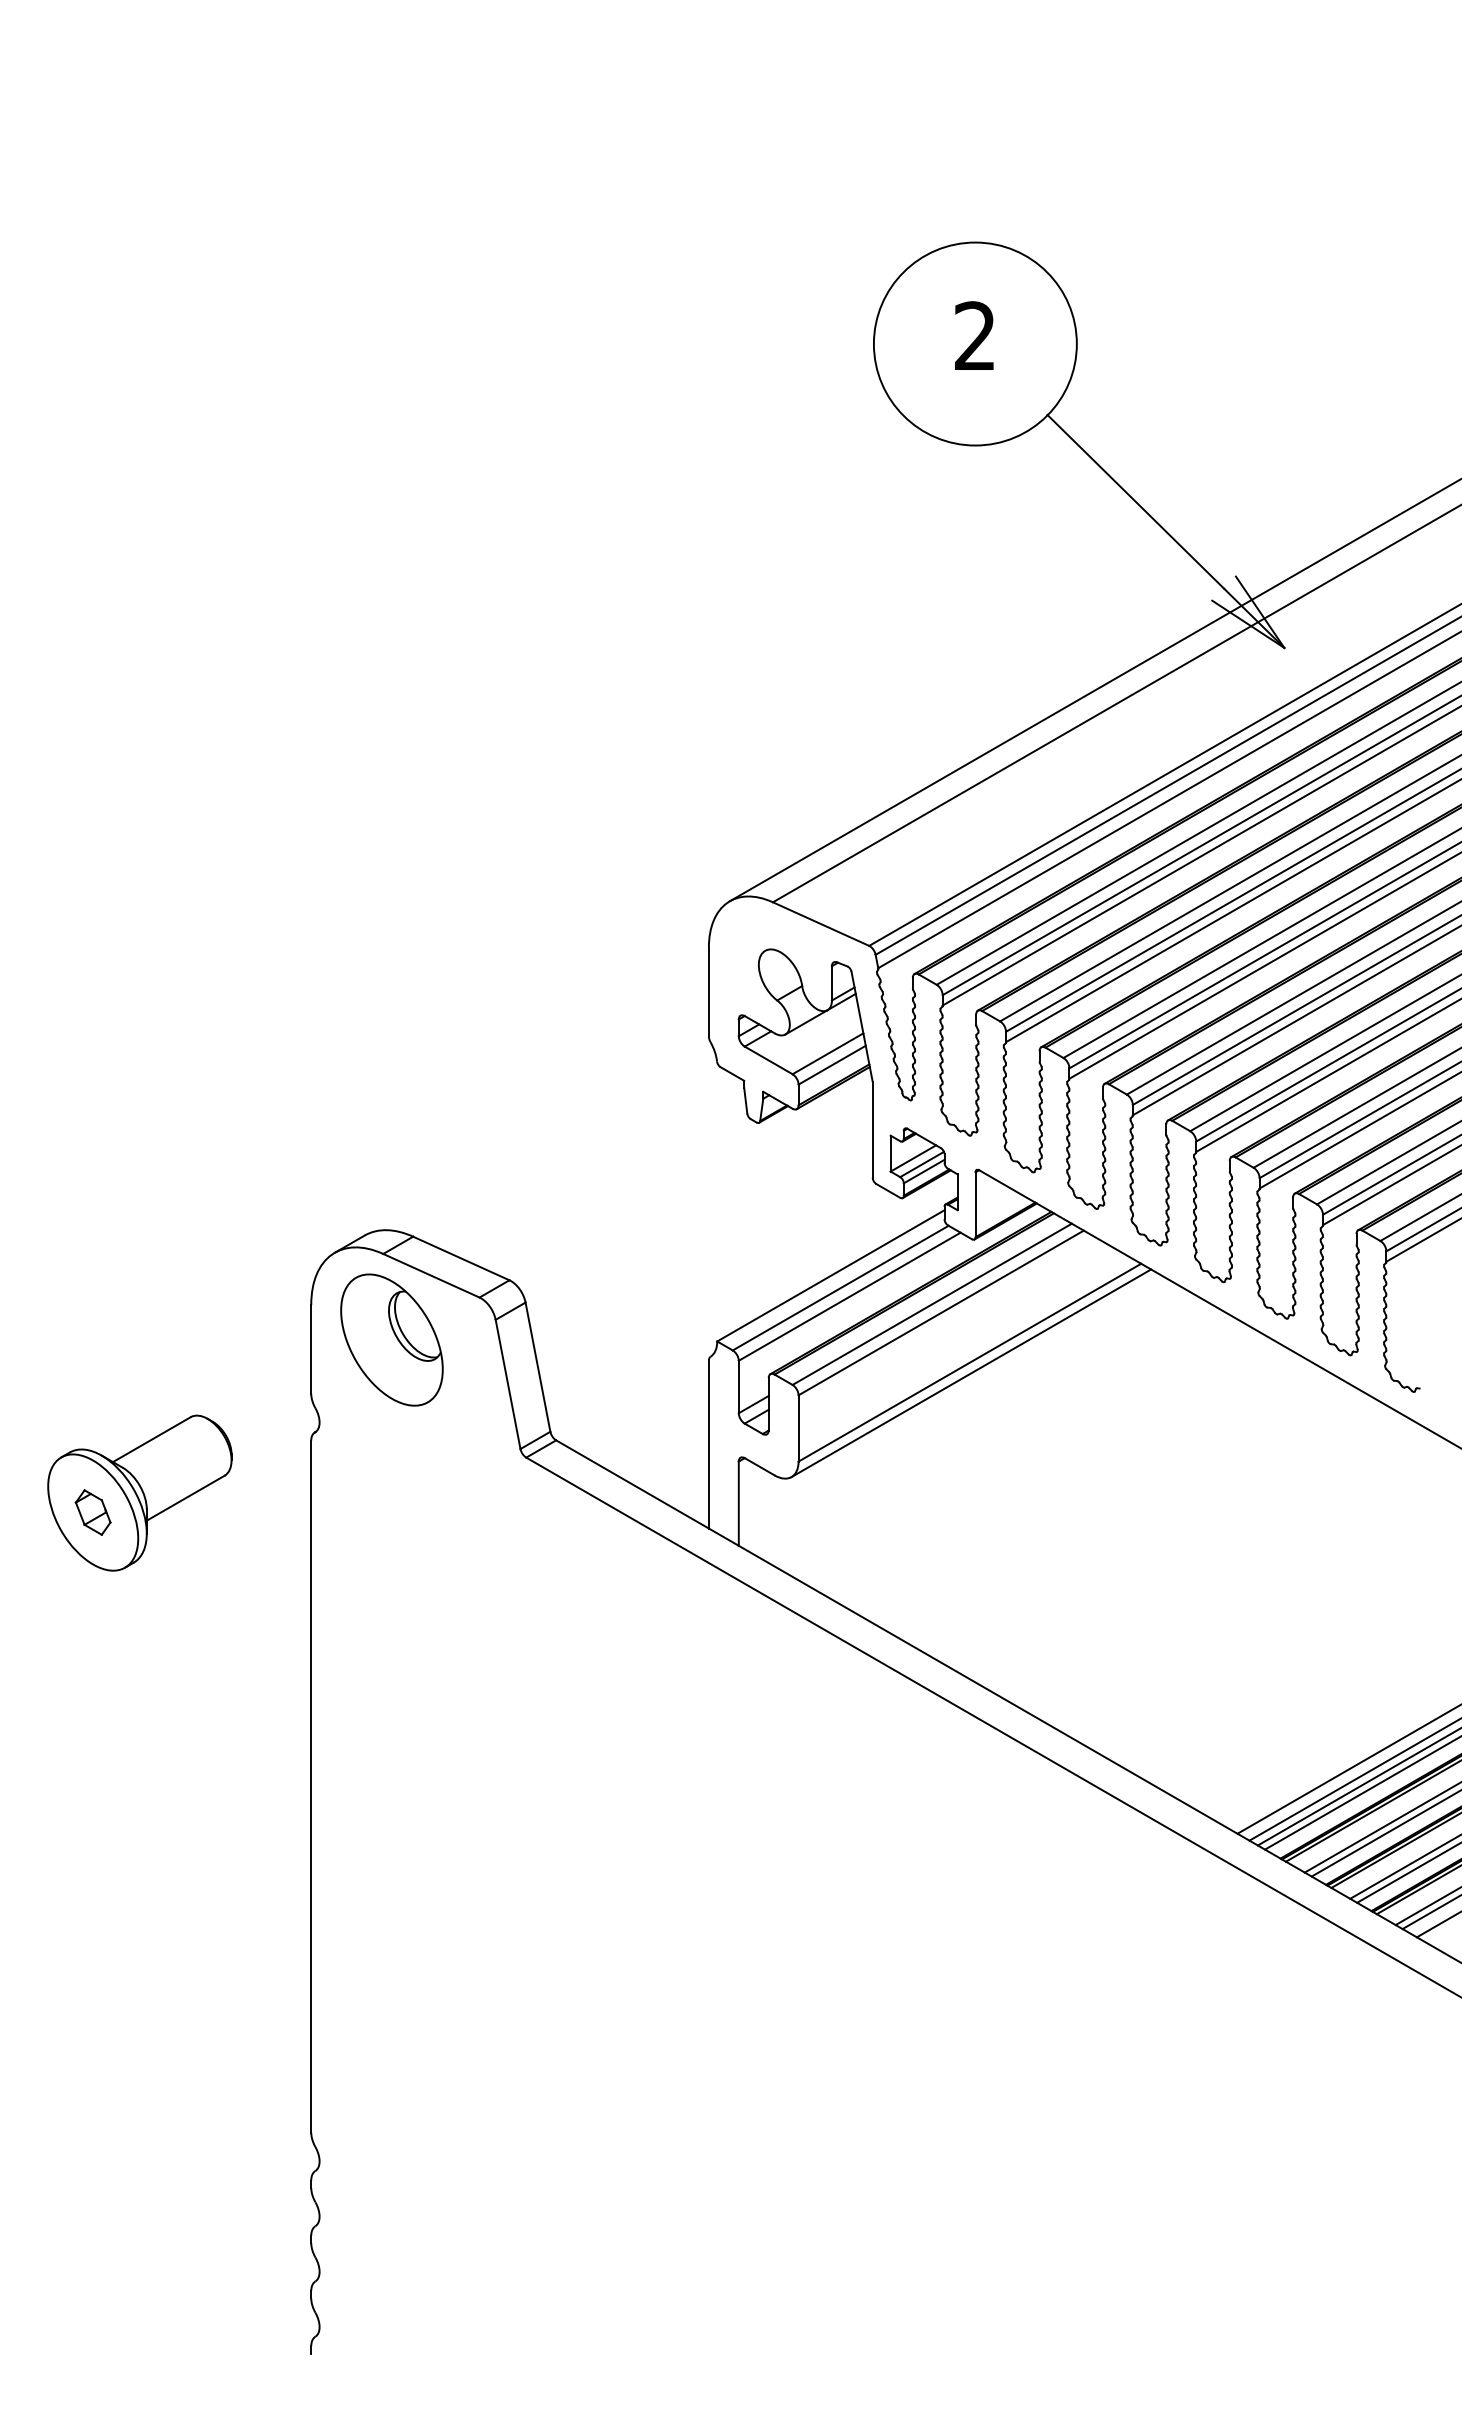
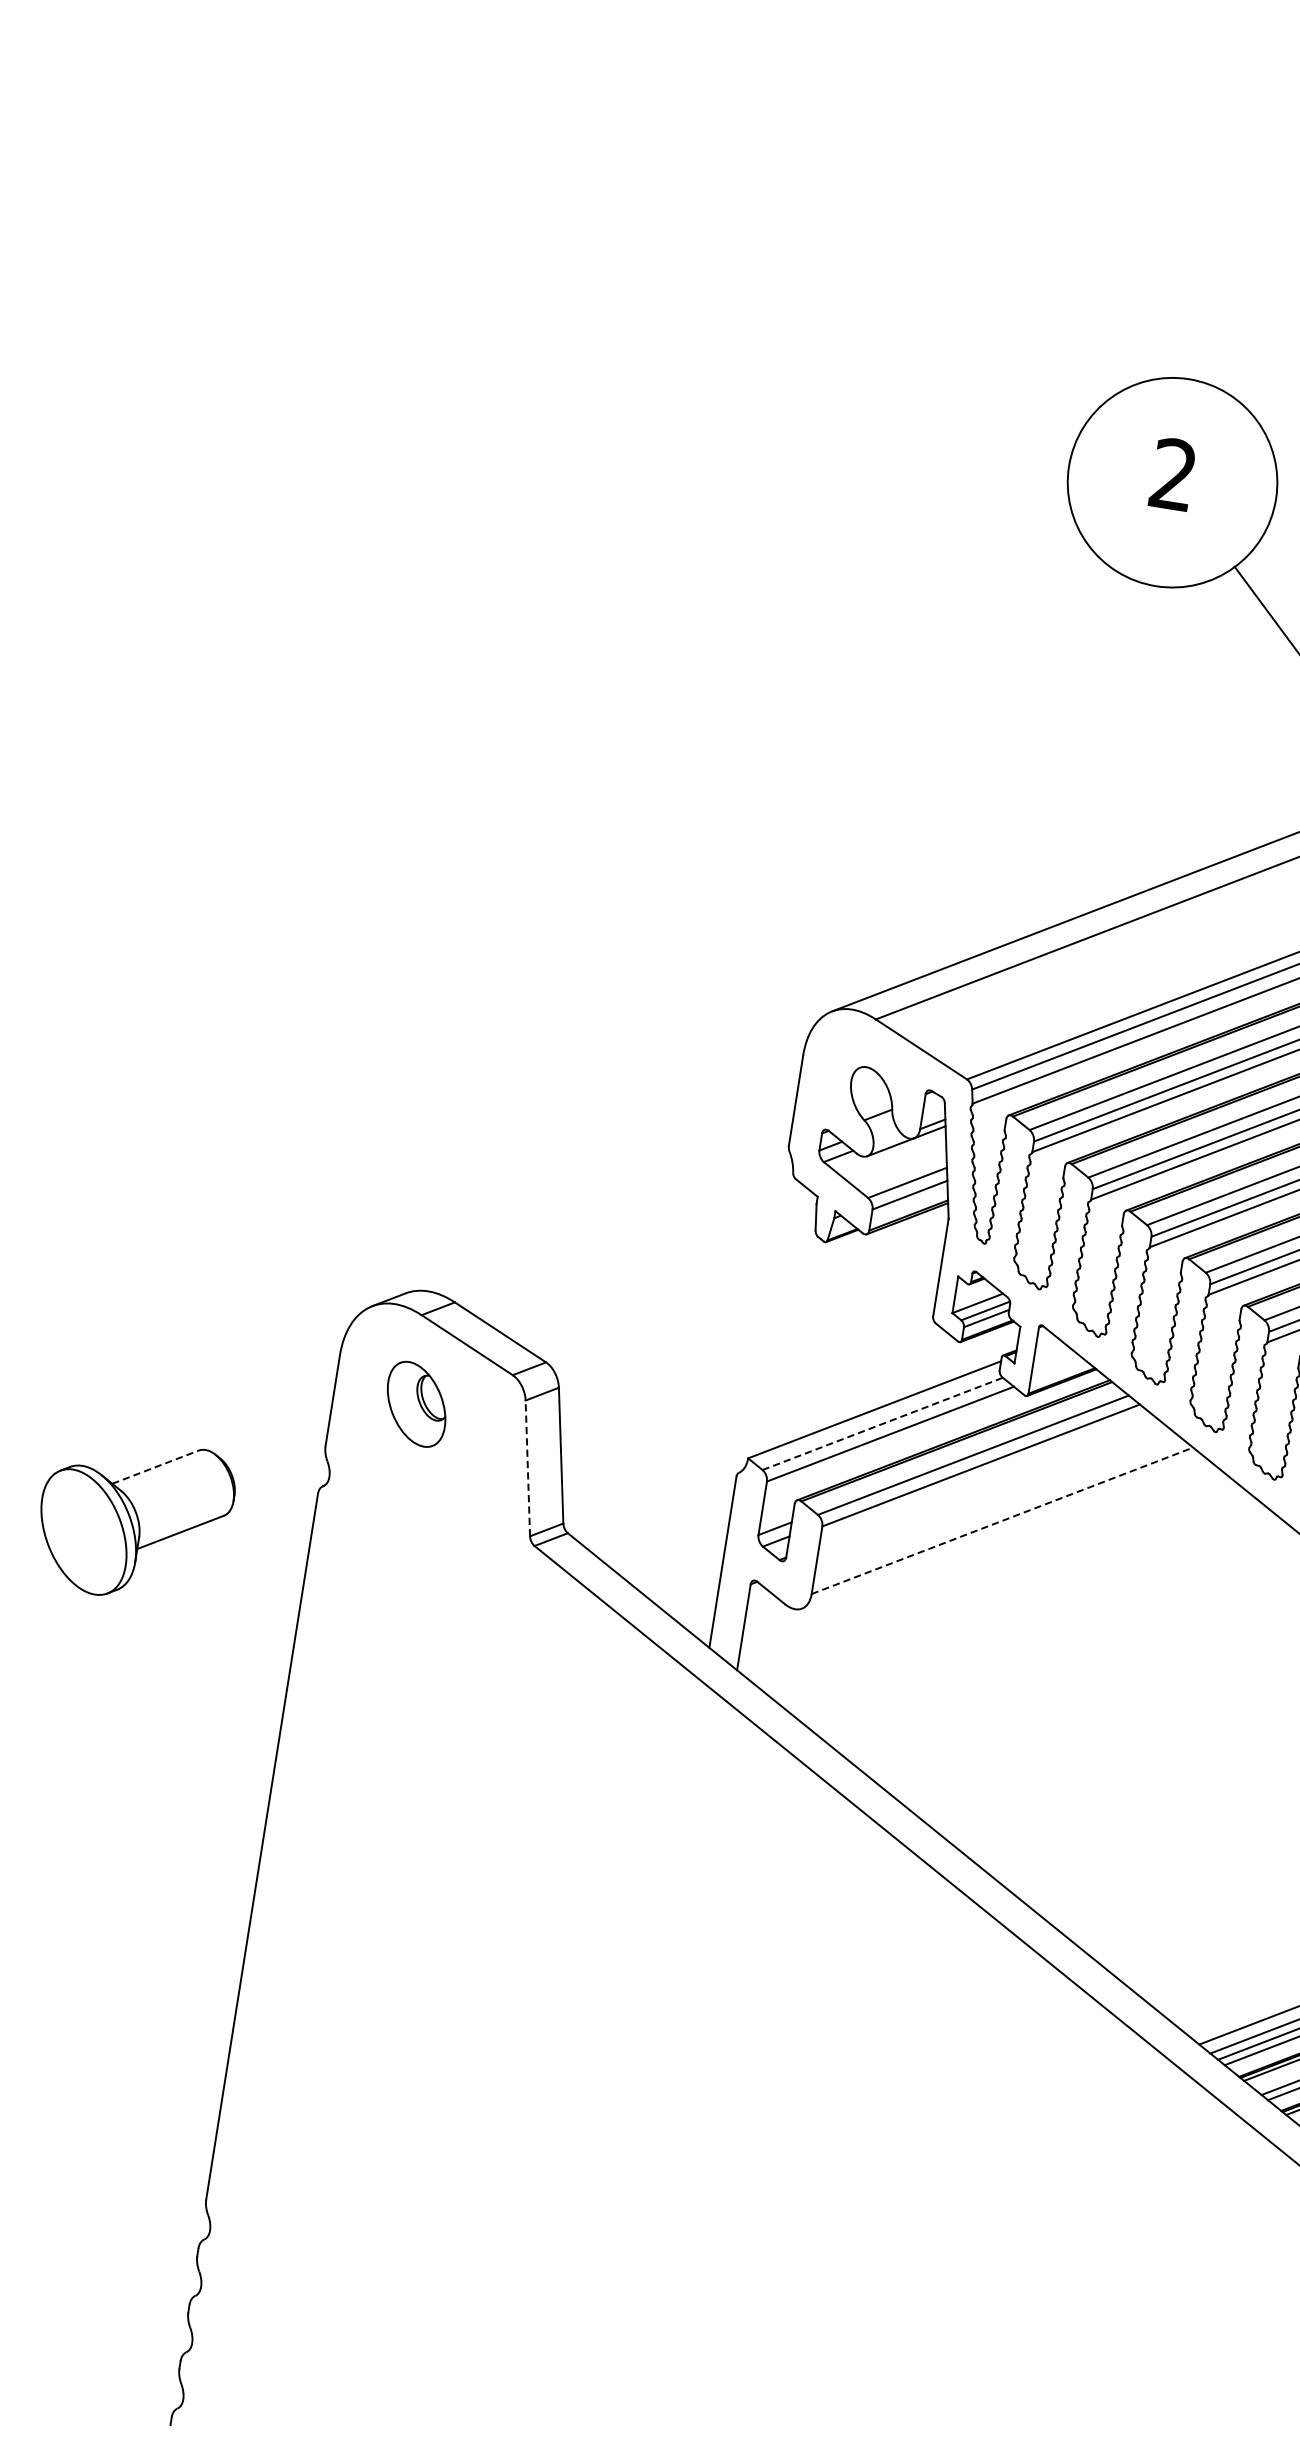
line: (840, 1288) -> (882, 1424), solid -> dashed
part: (391, 1339) -> (416, 1403), size x0.6
line: (969, 1362) -> (1002, 1520), solid -> dashed
line: (971, 1373) -> (1002, 1532), removed
line: (508, 1384) -> (528, 1468), solid -> dashed
line: (151, 1439) -> (155, 1466), solid -> dashed
part: (92, 1512) -> (83, 1531), removed

